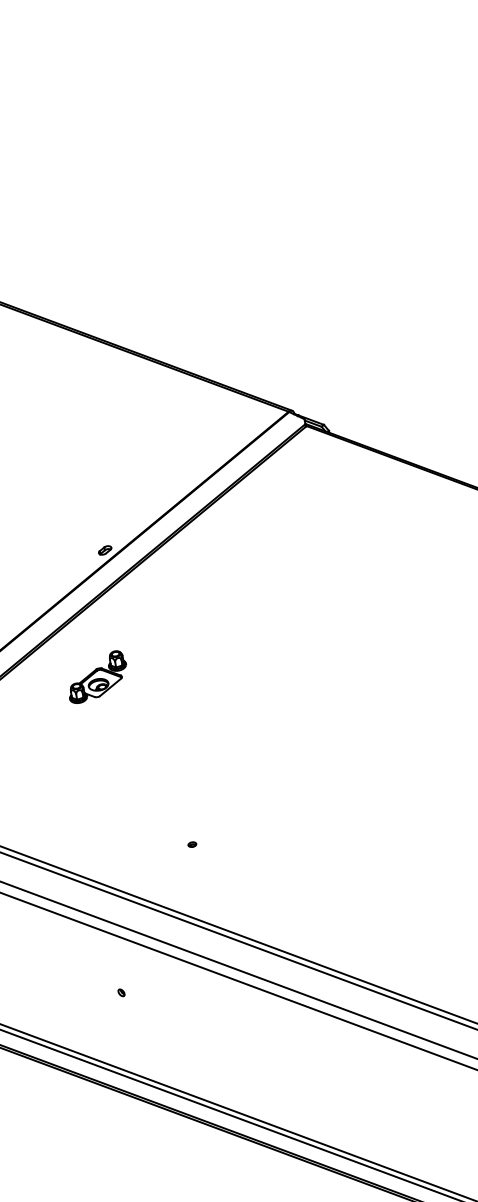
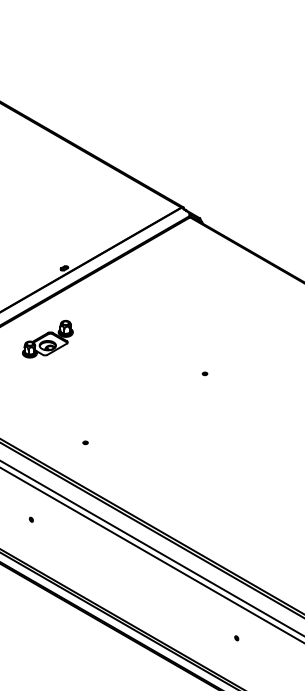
part: (96, 676) -> (47, 338), size x1.43
part: (376, 690) -> (204, 373), added

